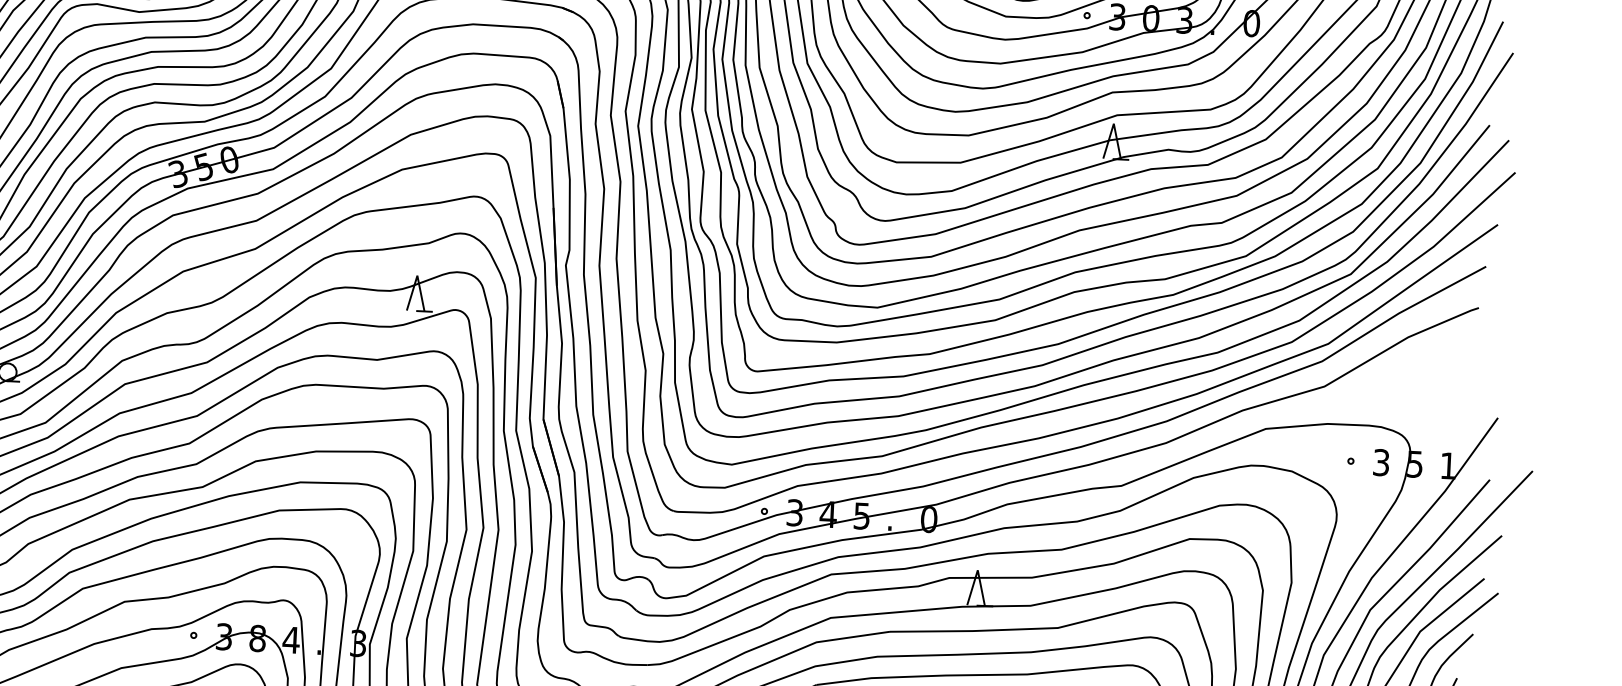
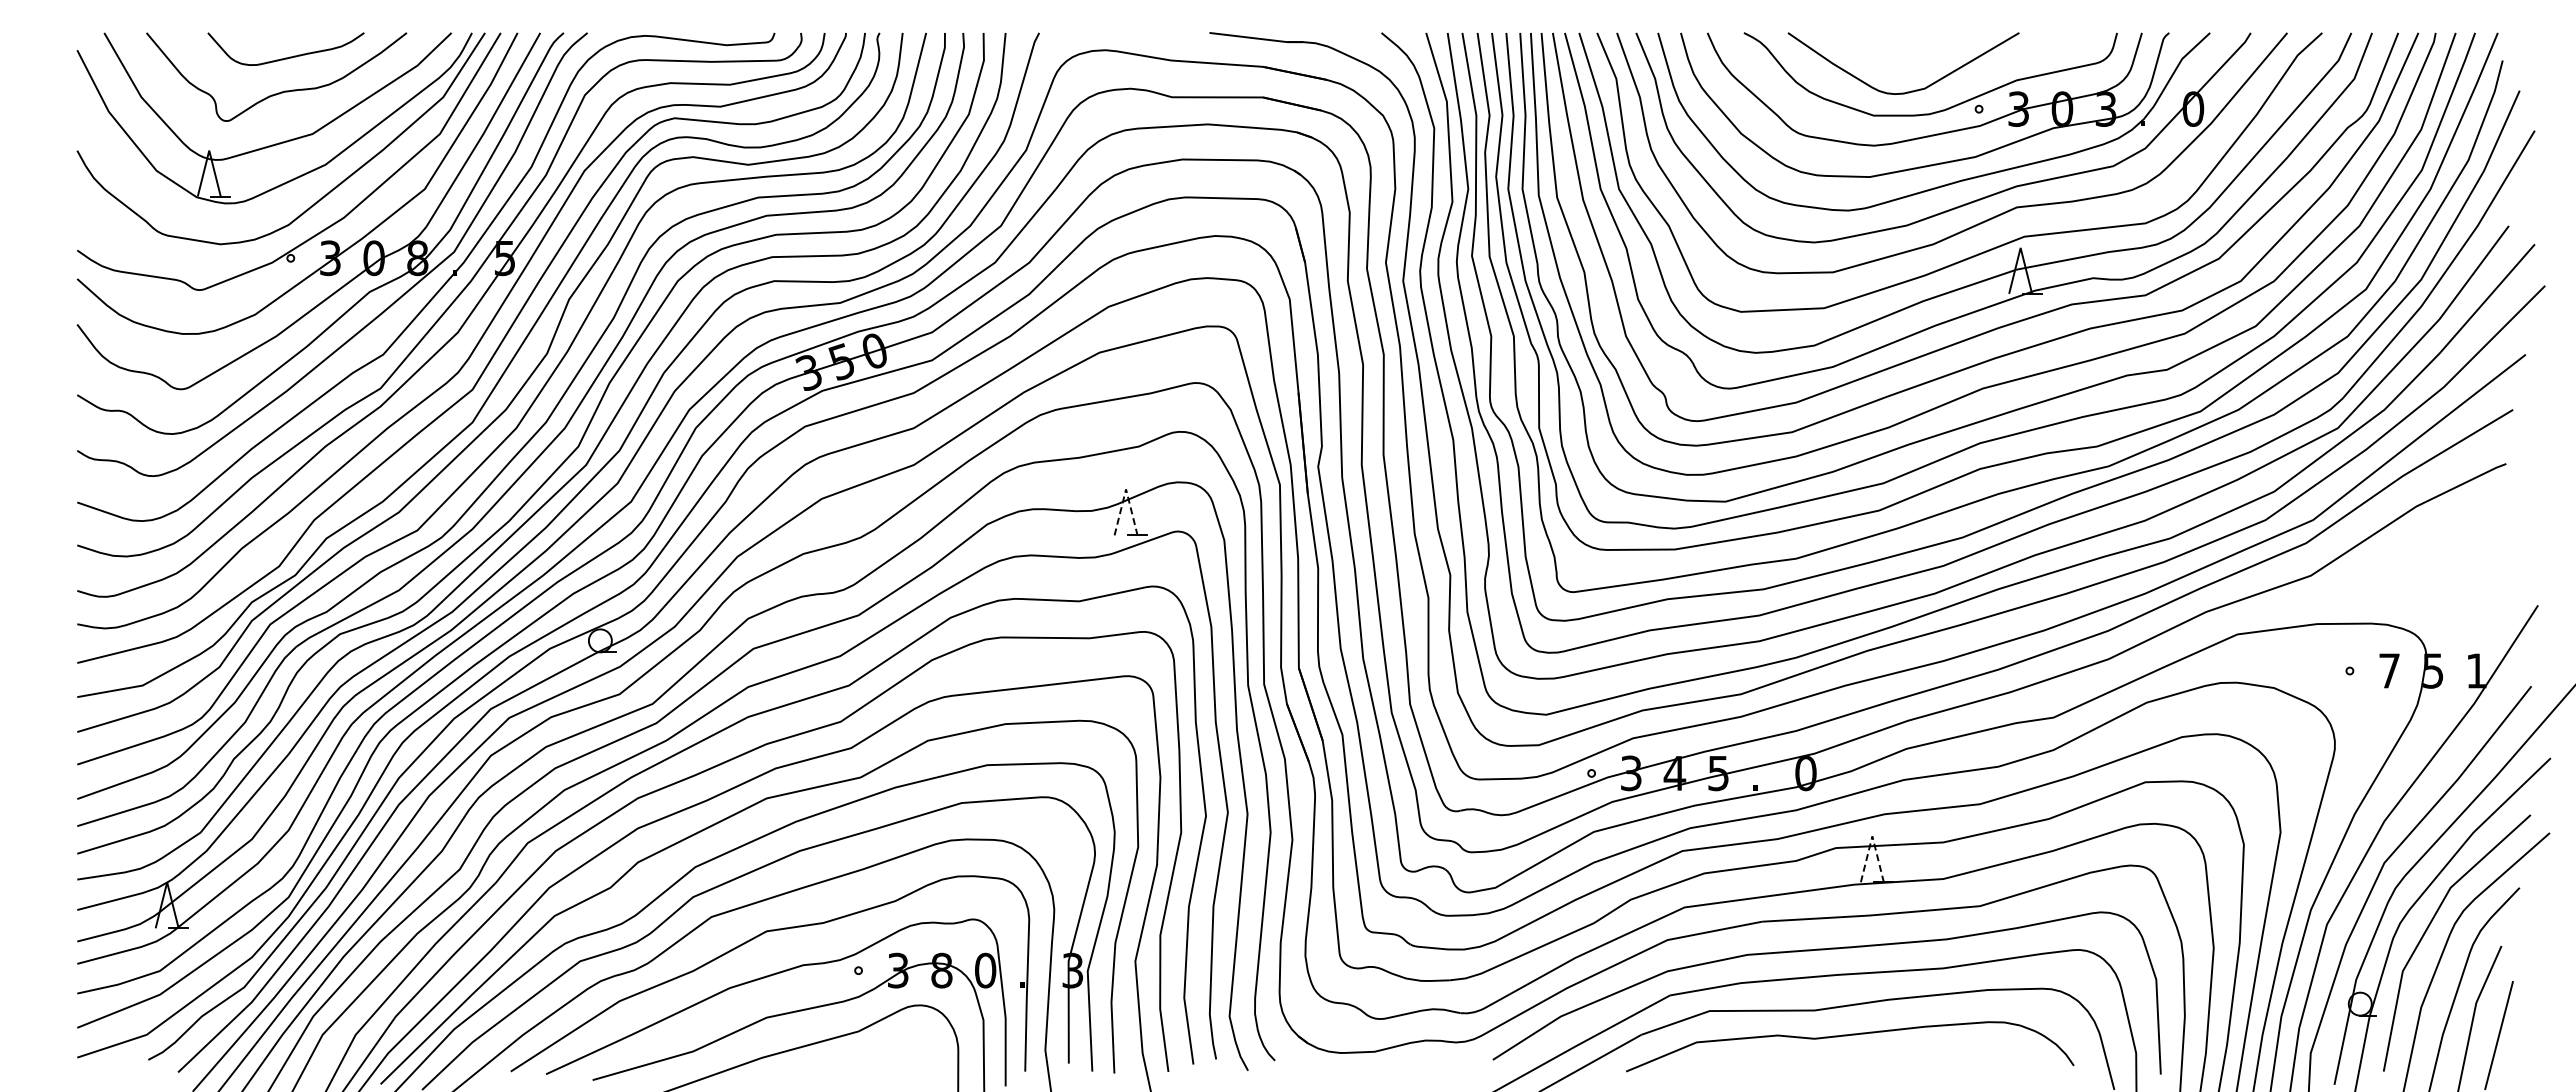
line: (417, 275) -> (1126, 489), solid -> dashed
text: (1381, 462) -> (2389, 670), 3 -> 7
line: (977, 570) -> (1872, 836), solid -> dashed
text: (291, 640) -> (985, 970), 4 -> 0

